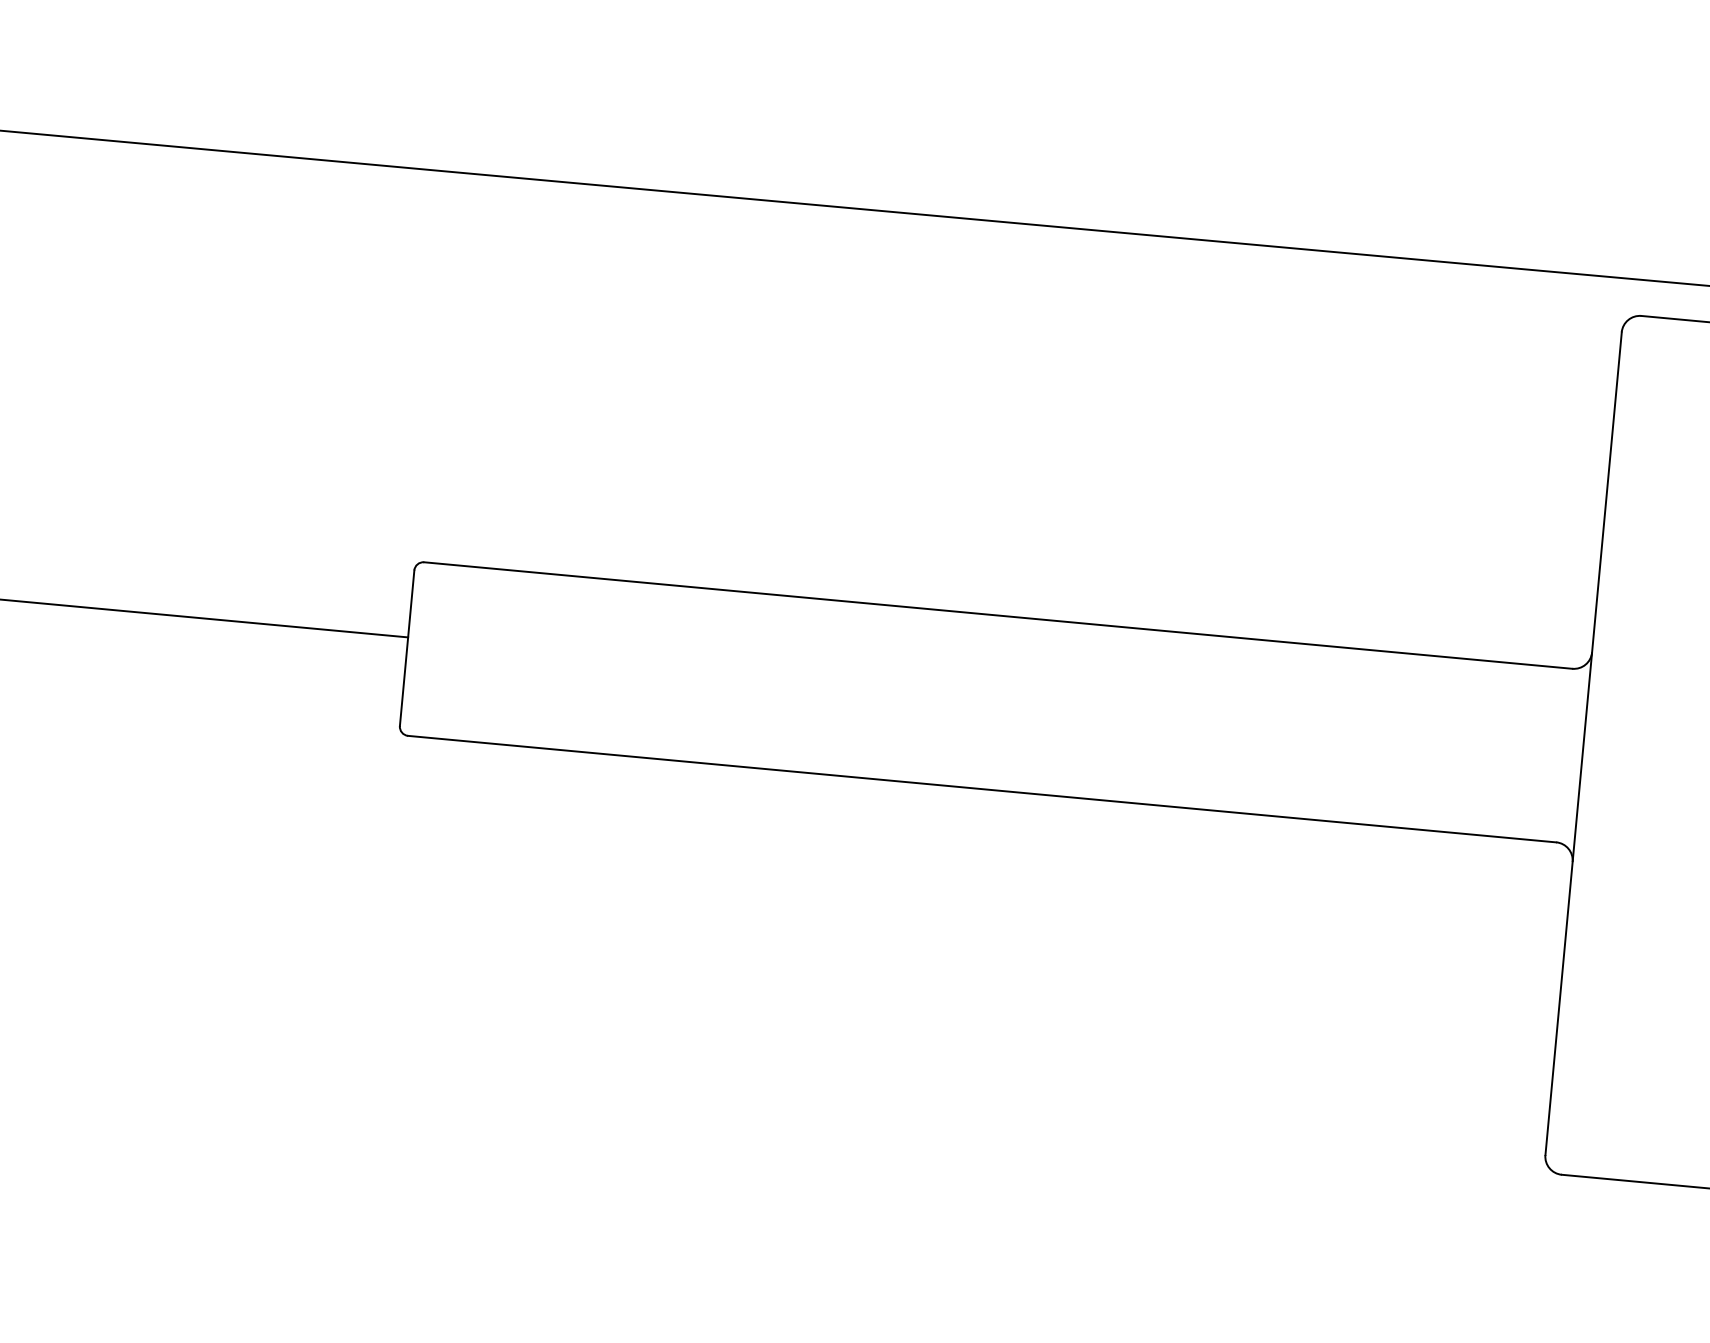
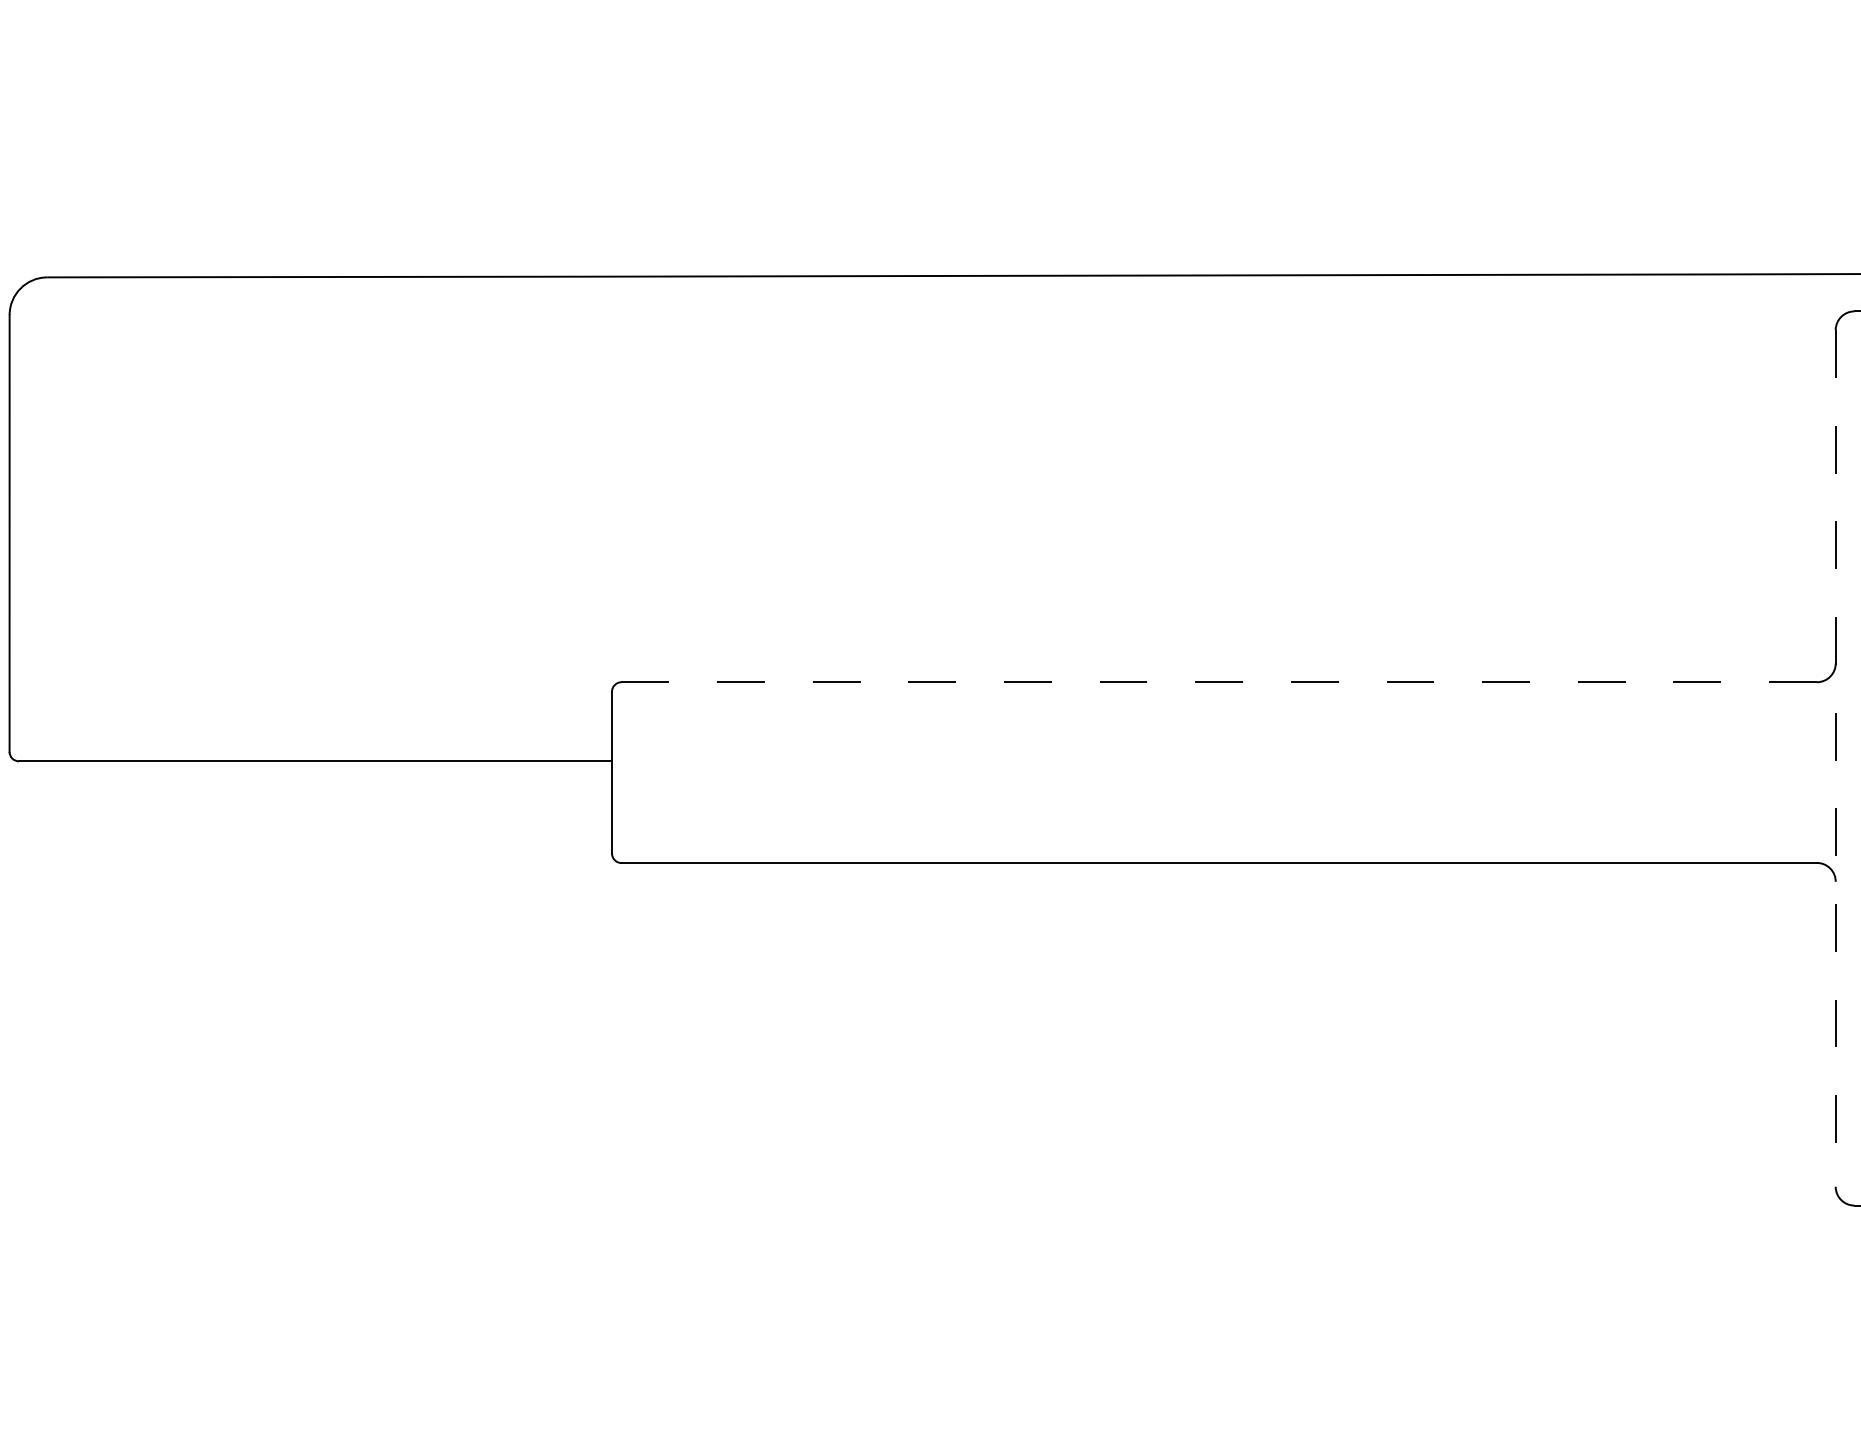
line: (998, 615) -> (1219, 682), solid -> dashed
line: (1583, 744) -> (1835, 759), solid -> dashed

